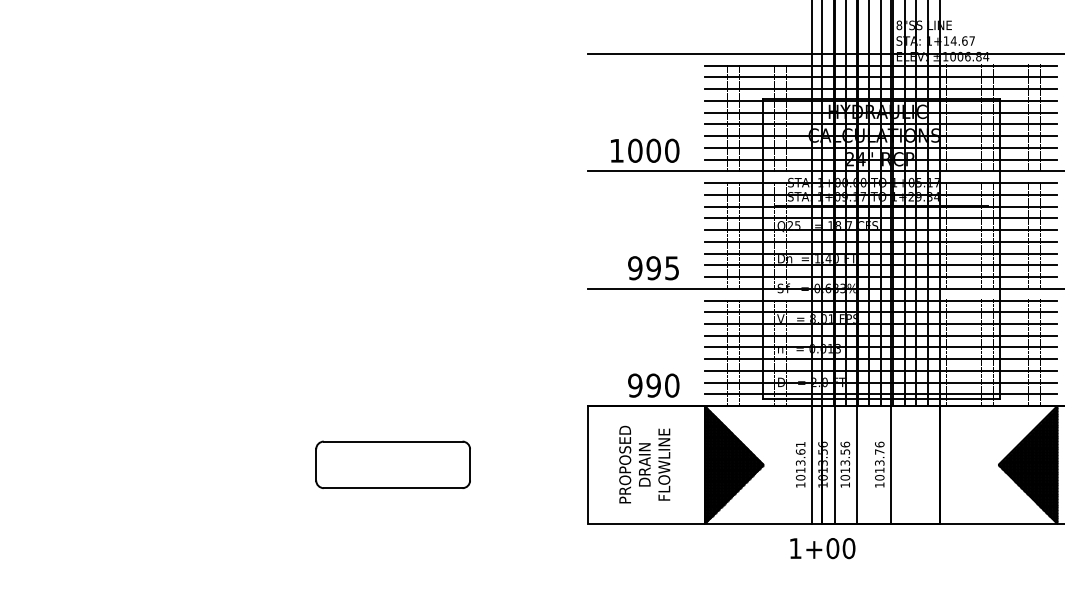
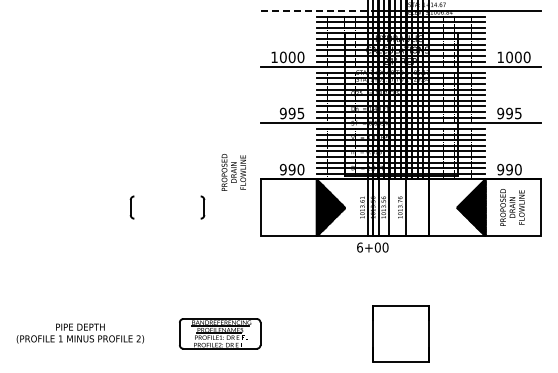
line: (706, 54) -> (317, 11), solid -> dashed
line: (393, 441) -> (167, 196), removed
text: (643, 464) -> (233, 172), moved
line: (393, 487) -> (167, 218), removed
text: (794, 548) -> (359, 247), 1+00 -> 6+00

